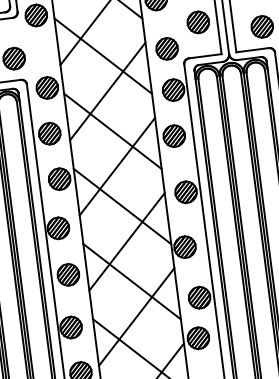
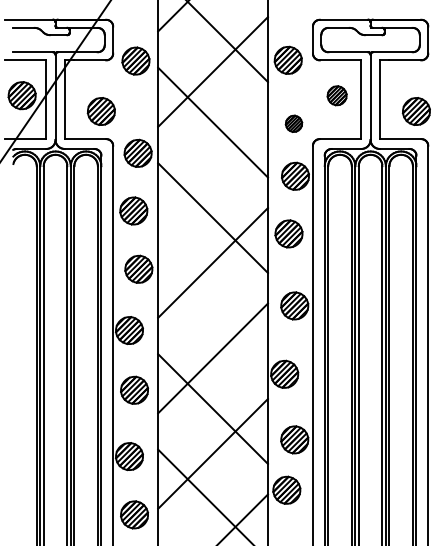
part: (197, 22) -> (336, 95), size x0.7
part: (166, 48) -> (293, 123), size x0.6
line: (107, 91) -> (212, 167), removed
line: (122, 206) -> (212, 313), removed

